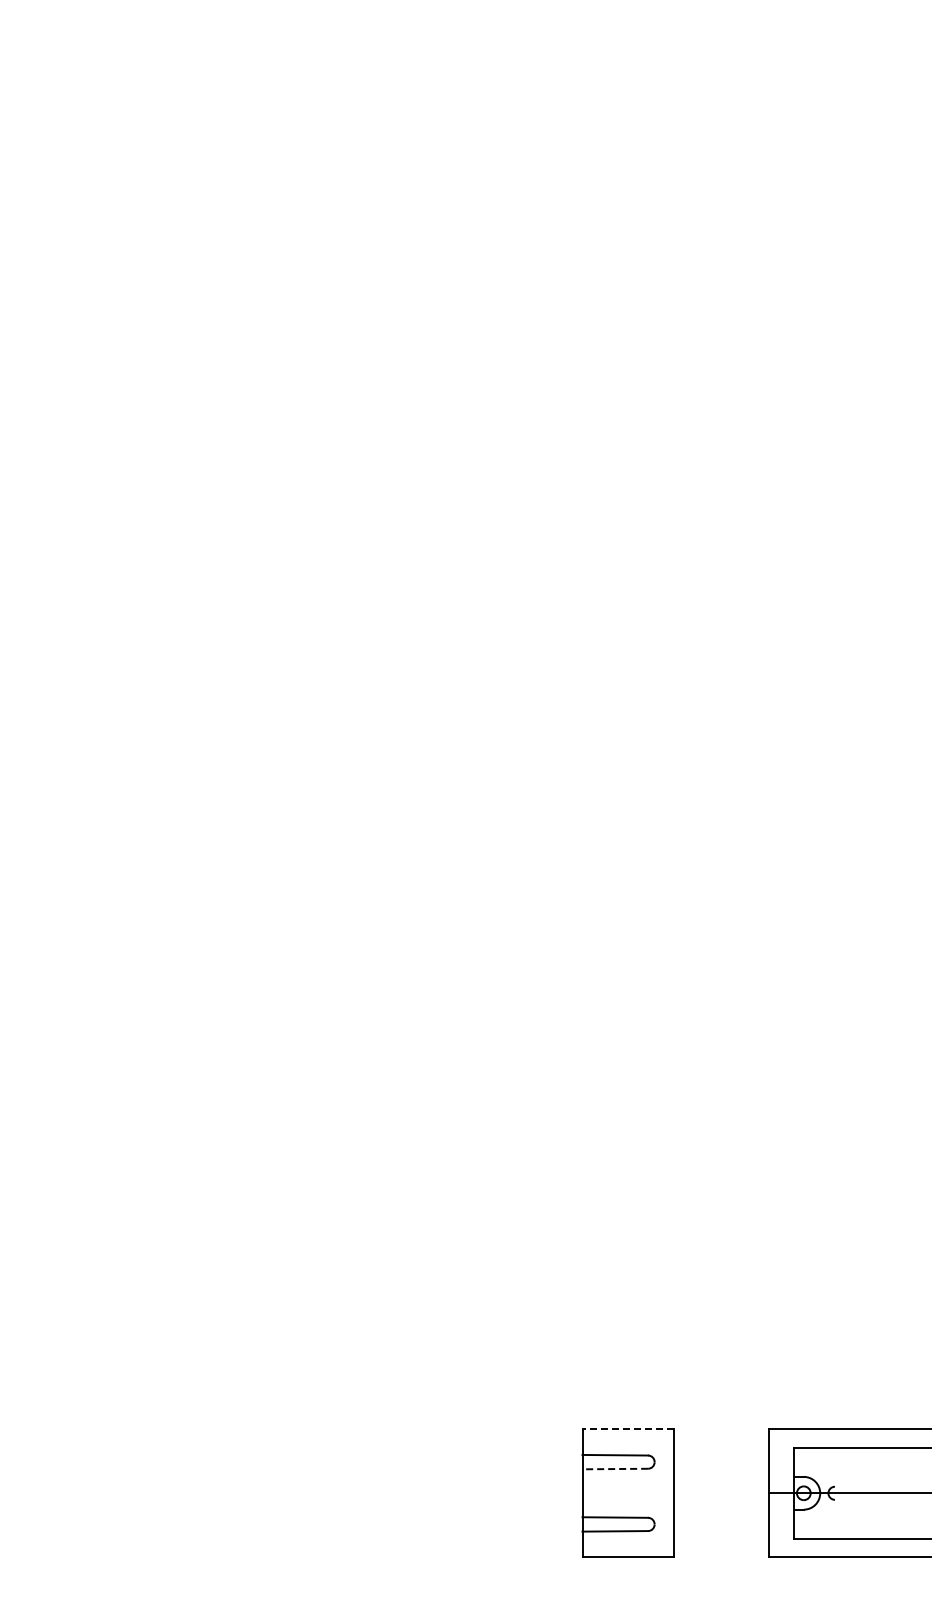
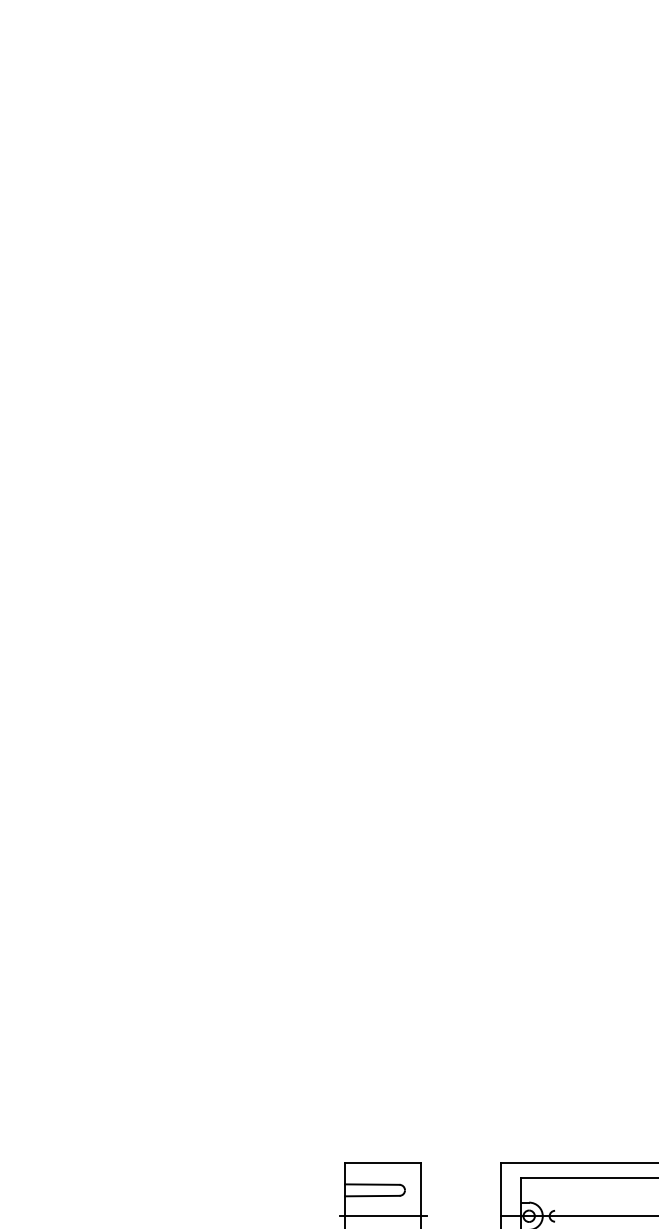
line: (628, 1429) -> (383, 1163), dashed -> solid
line: (615, 1469) -> (372, 1196), dashed -> solid
line: (627, 1493) -> (382, 1216), added

